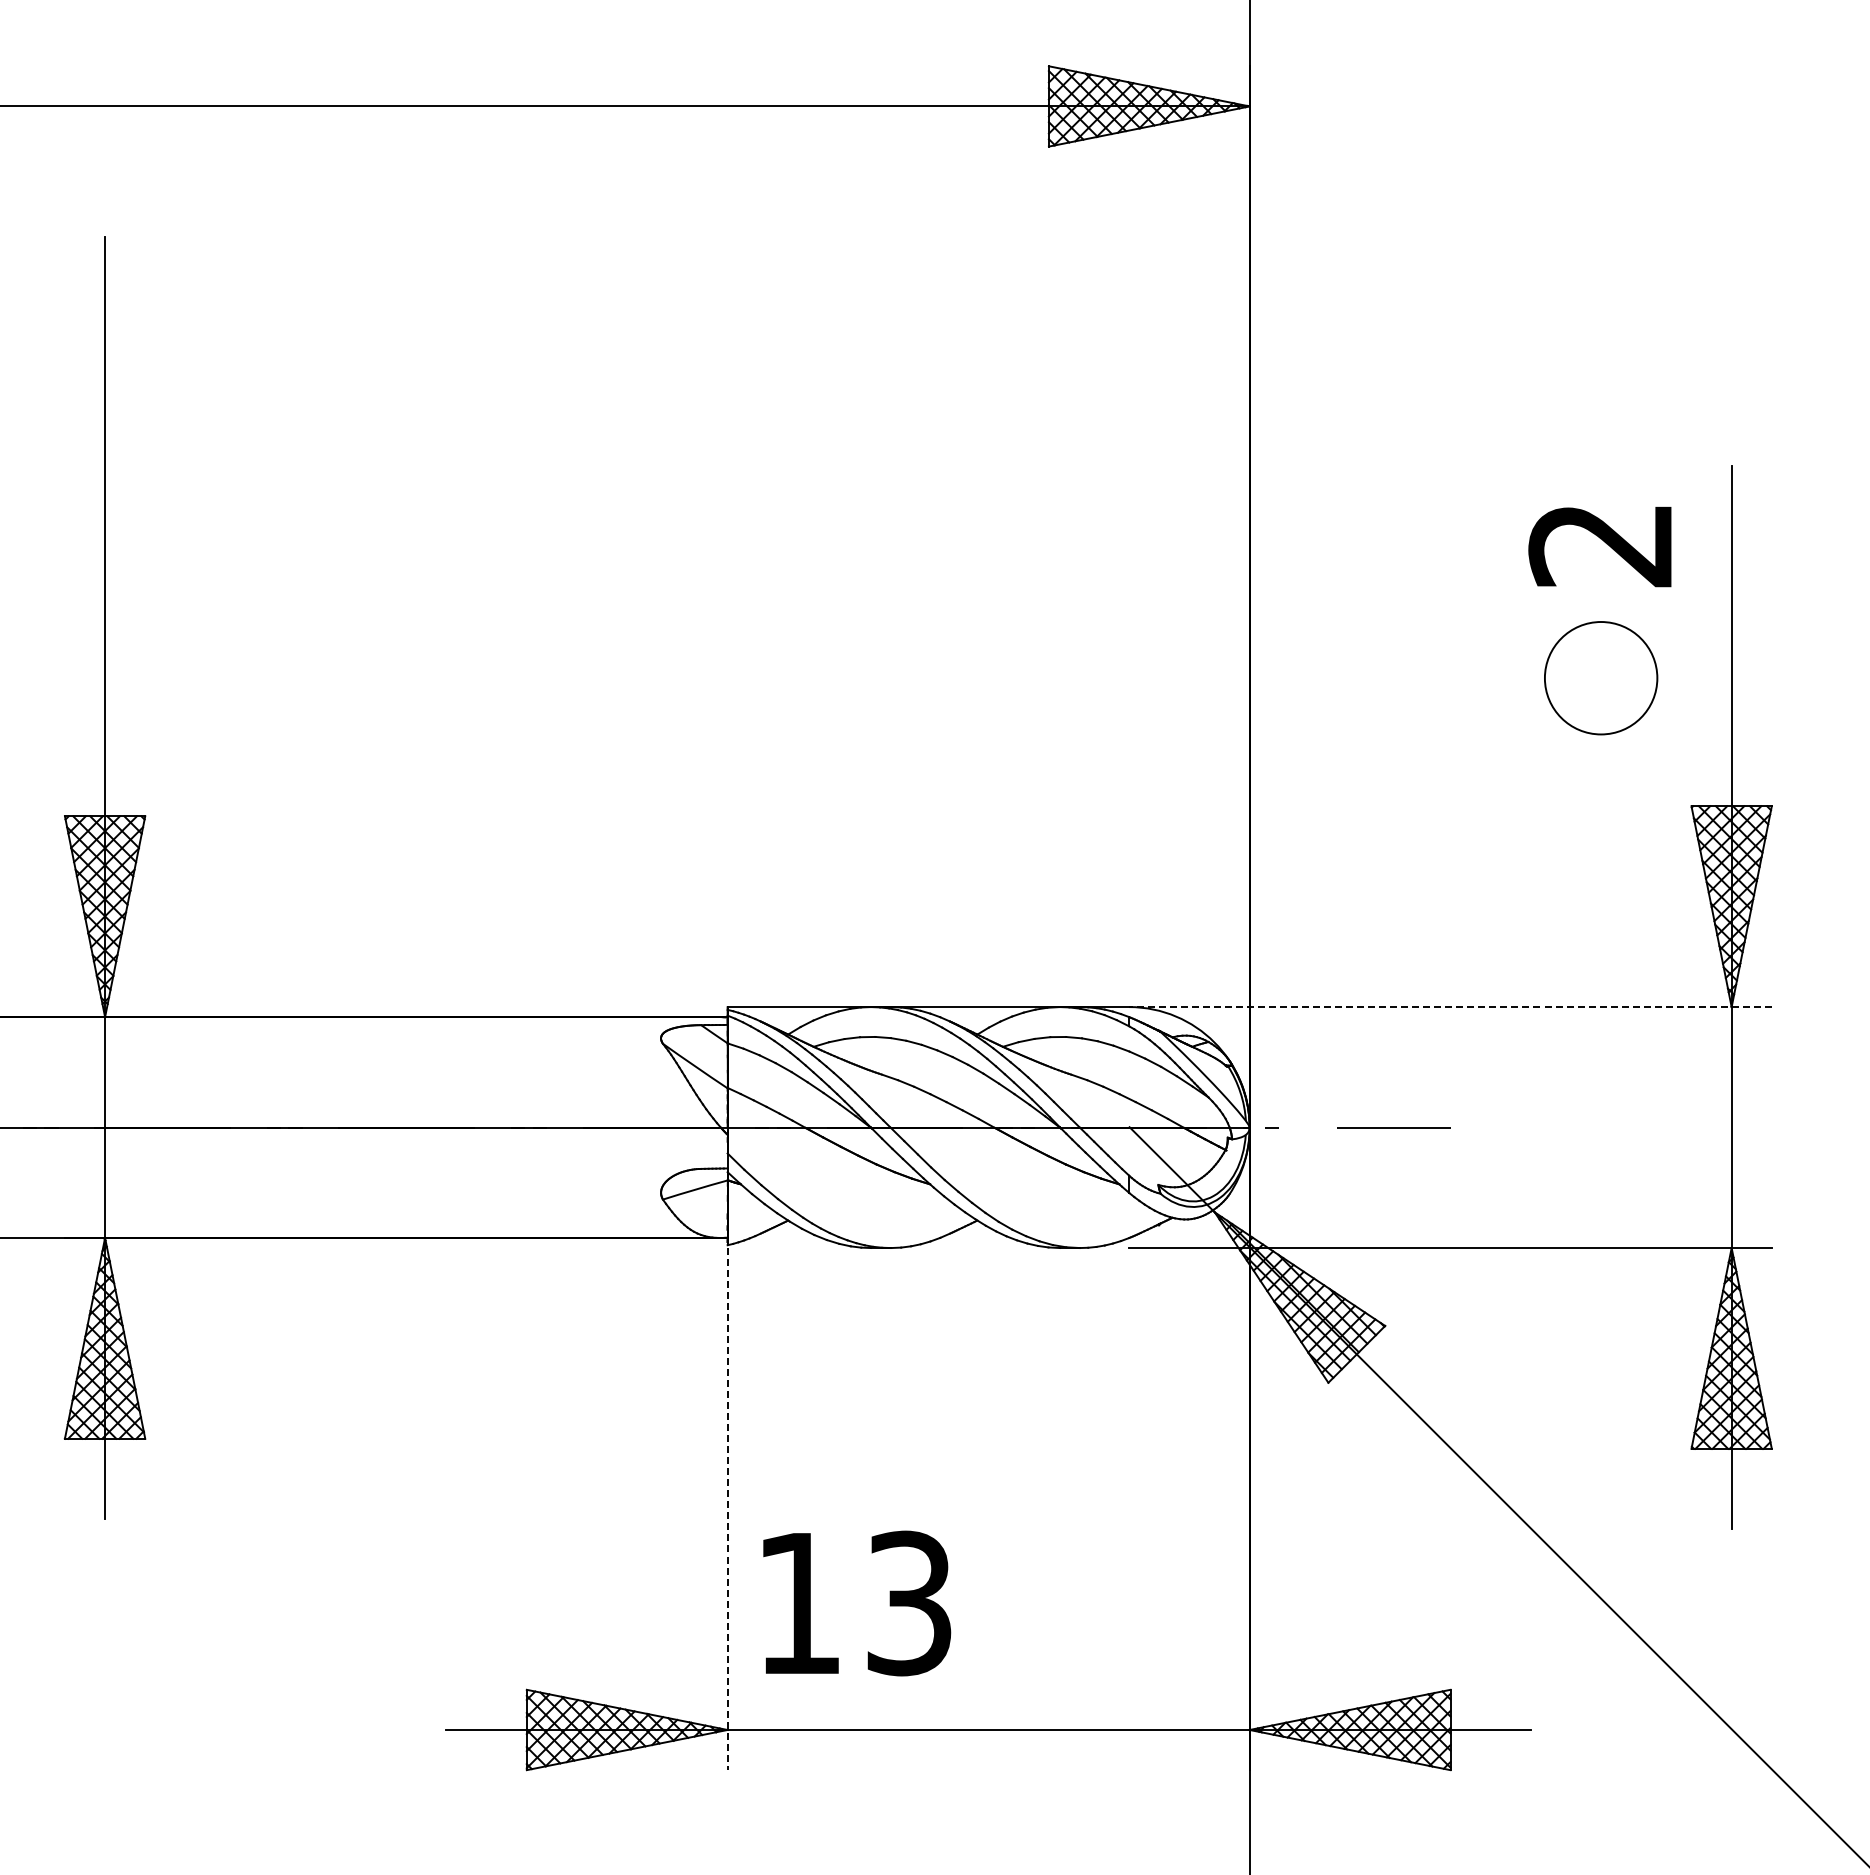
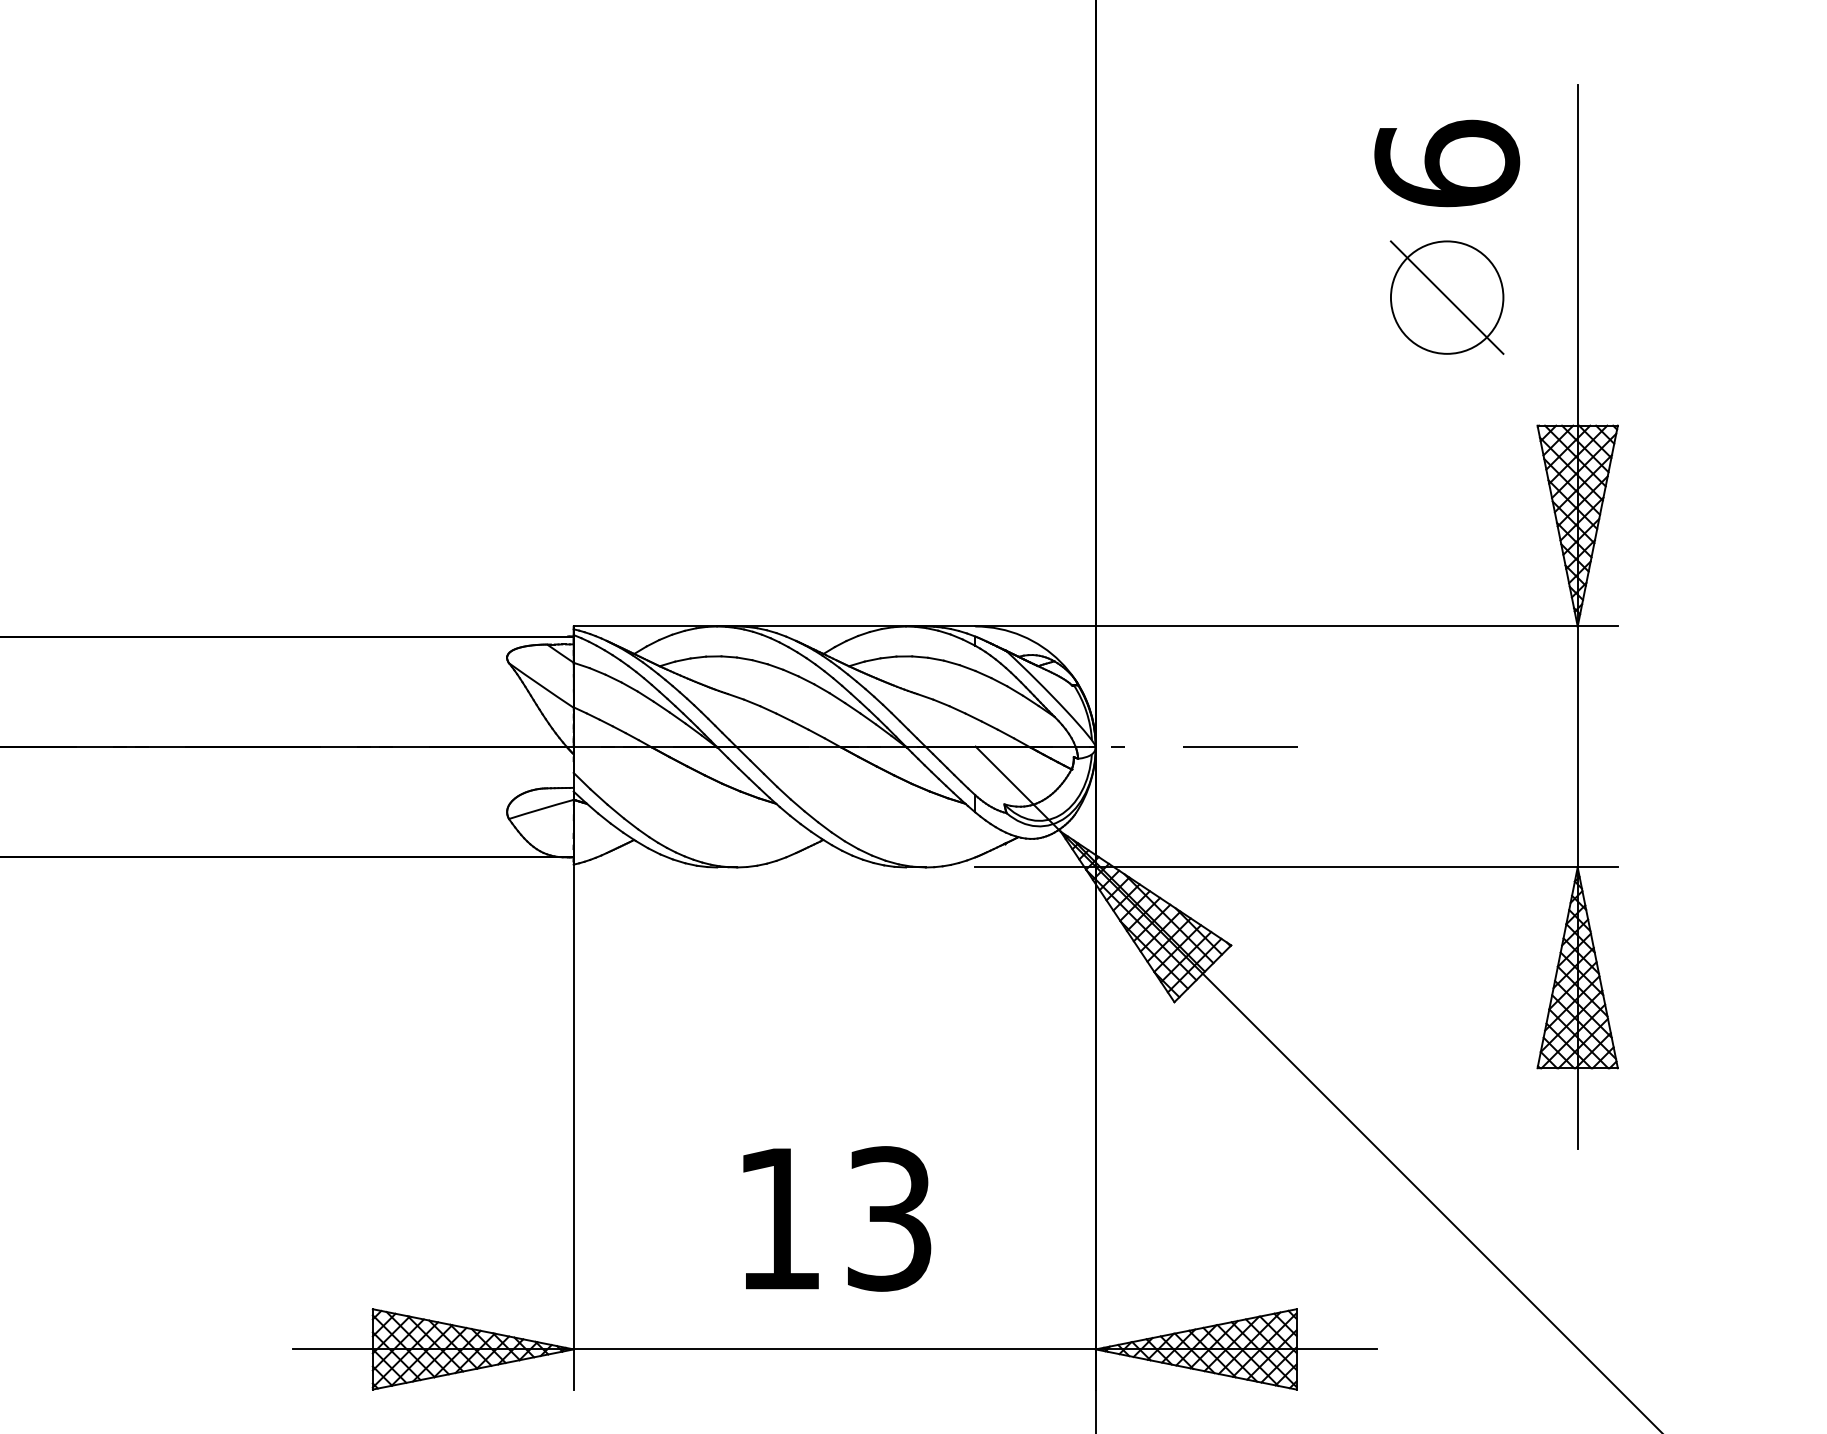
text: (1601, 543) -> (1447, 162), 2 -> 6
line: (1600, 678) -> (1446, 297), added
line: (1450, 1007) -> (1296, 626), dashed -> solid
line: (727, 1509) -> (573, 1128), dashed -> solid
text: (857, 1603) -> (837, 1218), moved

